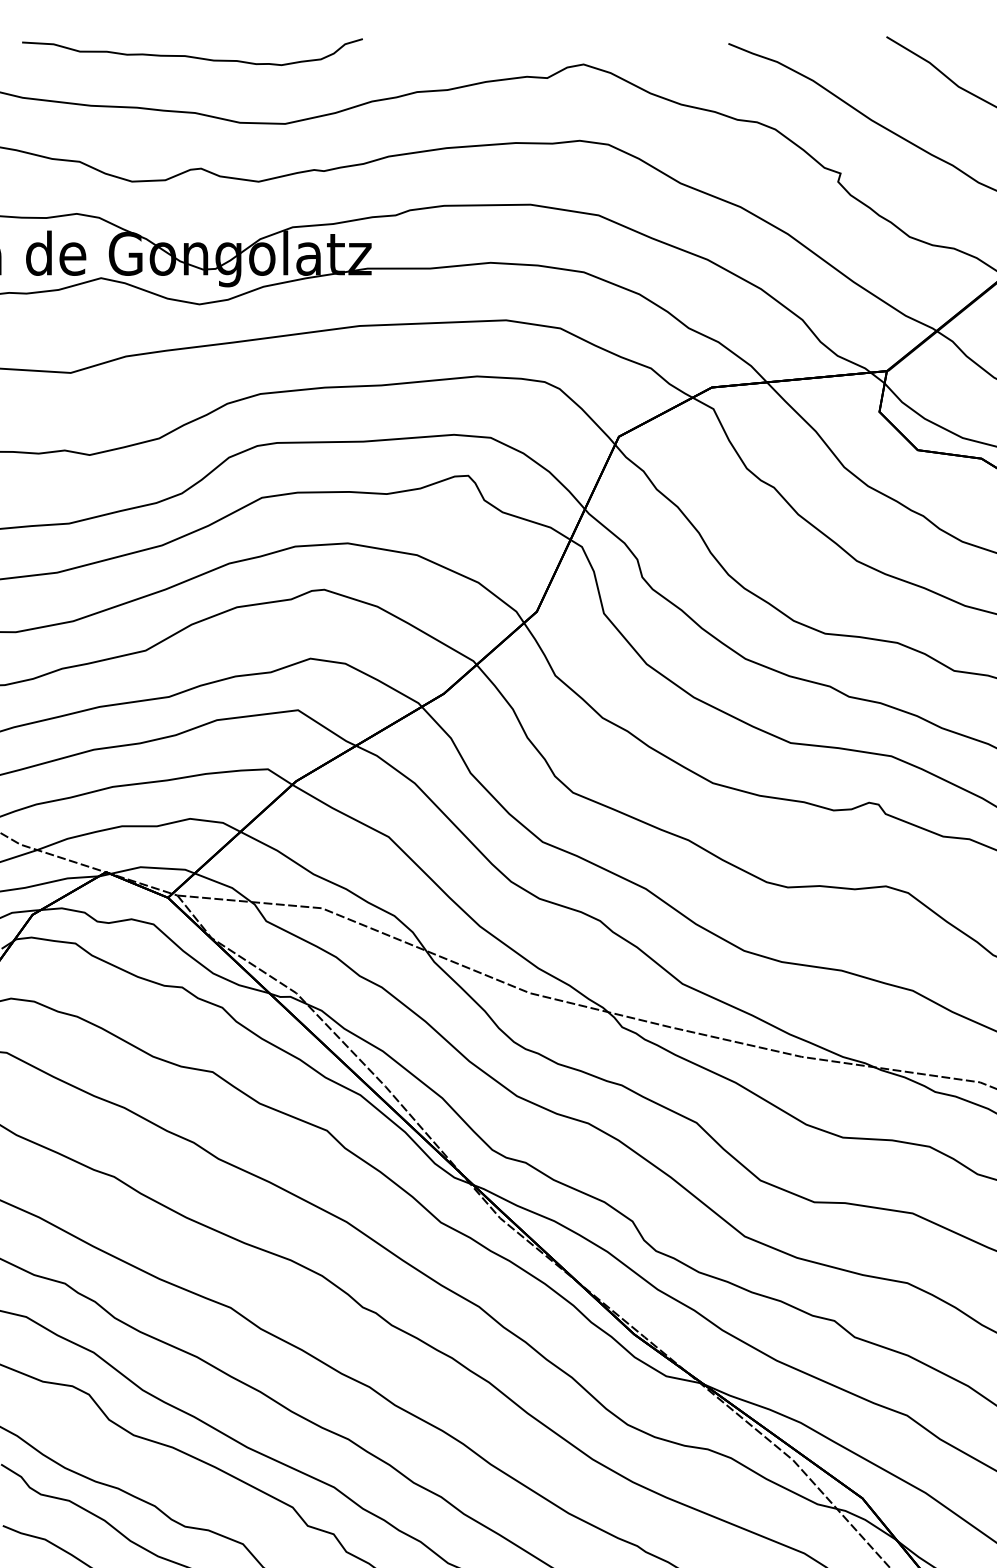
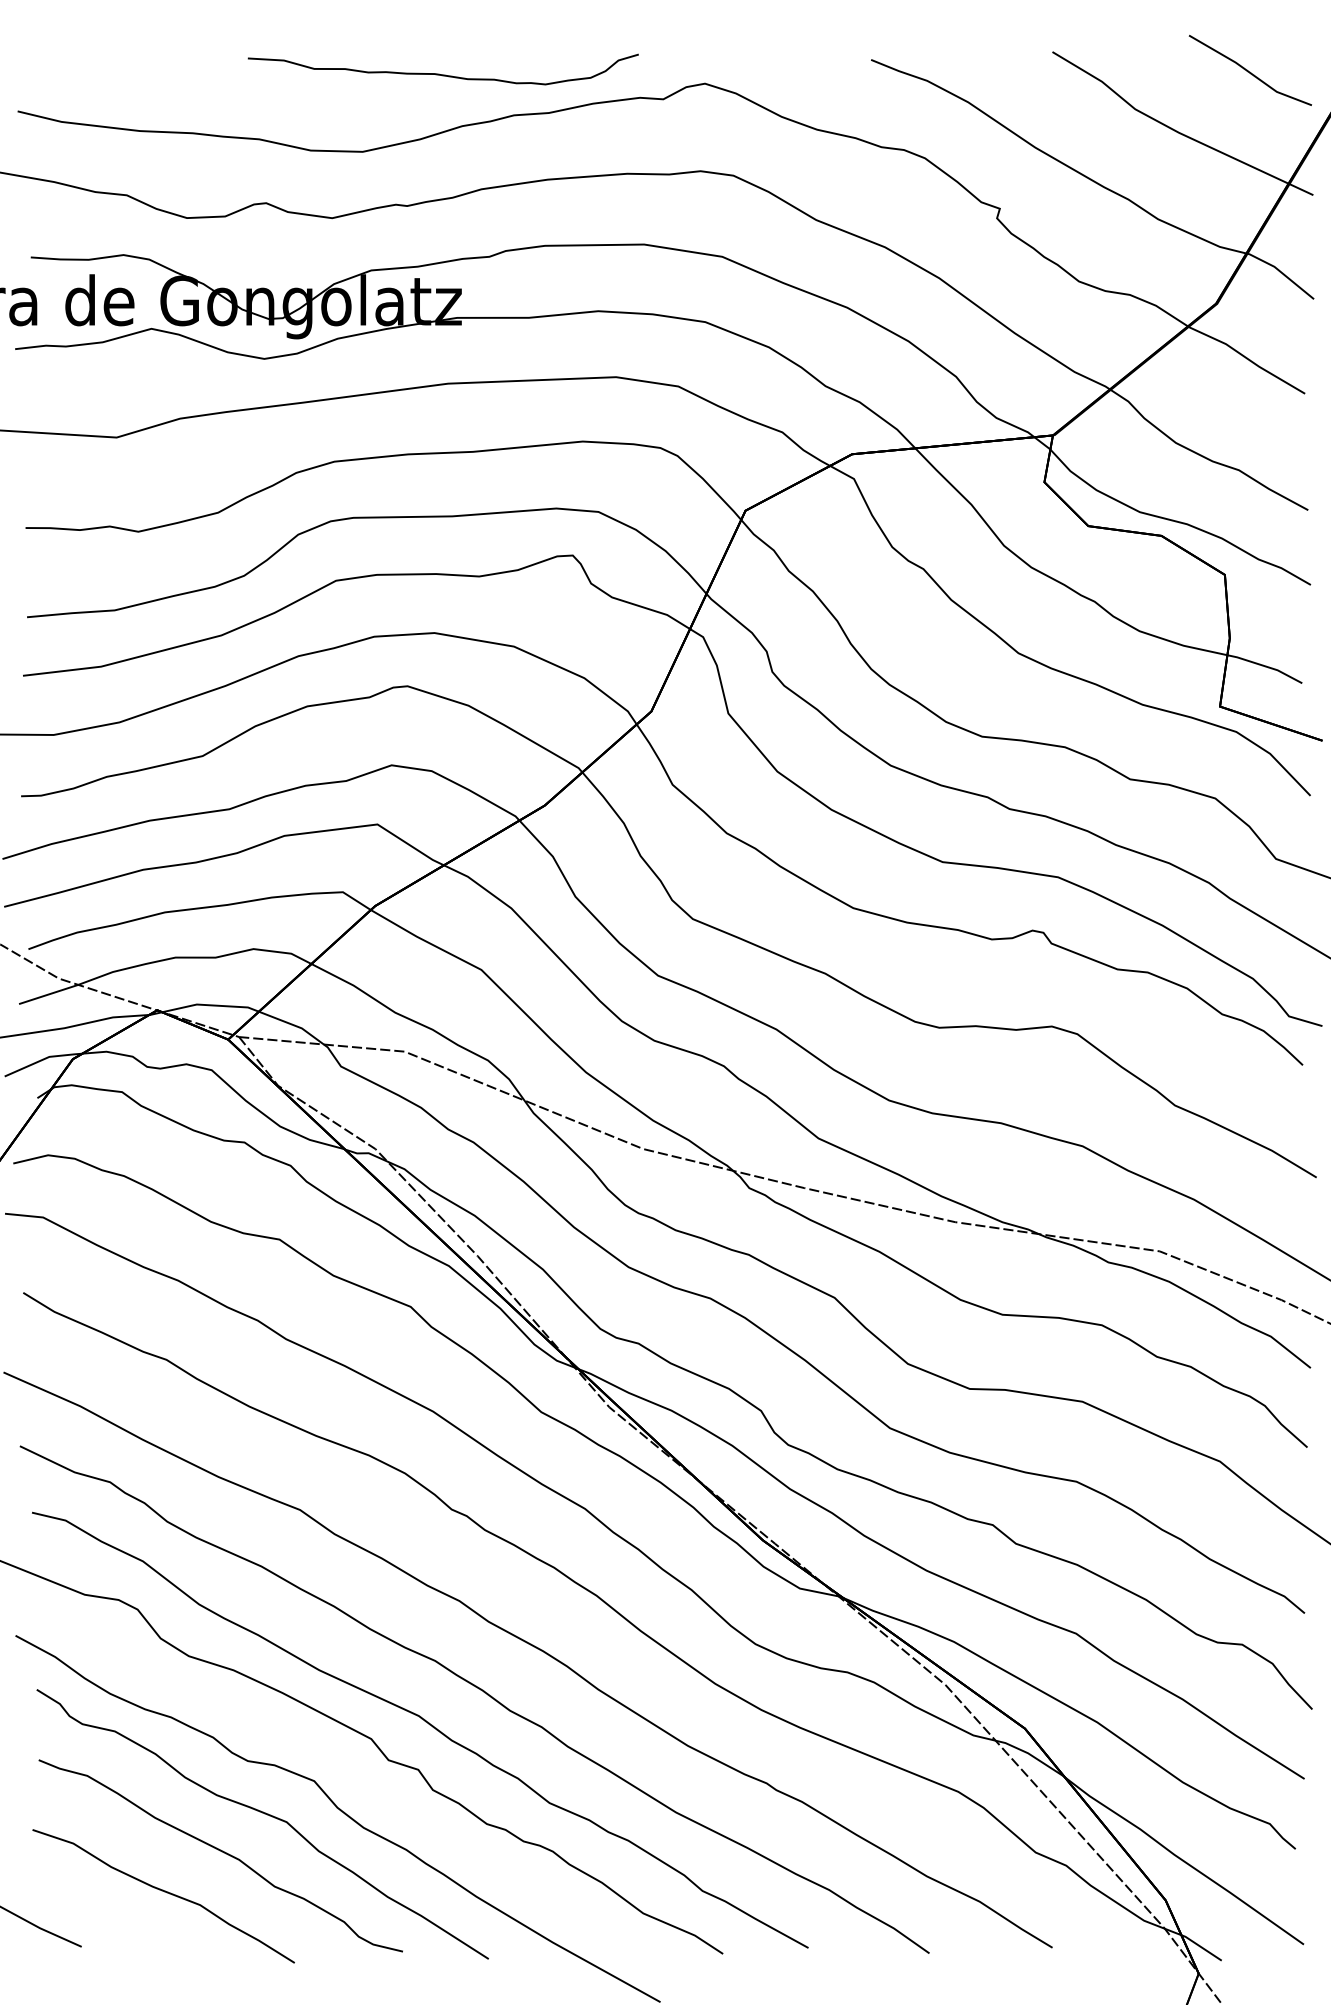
curve: (189, 55) -> (439, 73), moved

